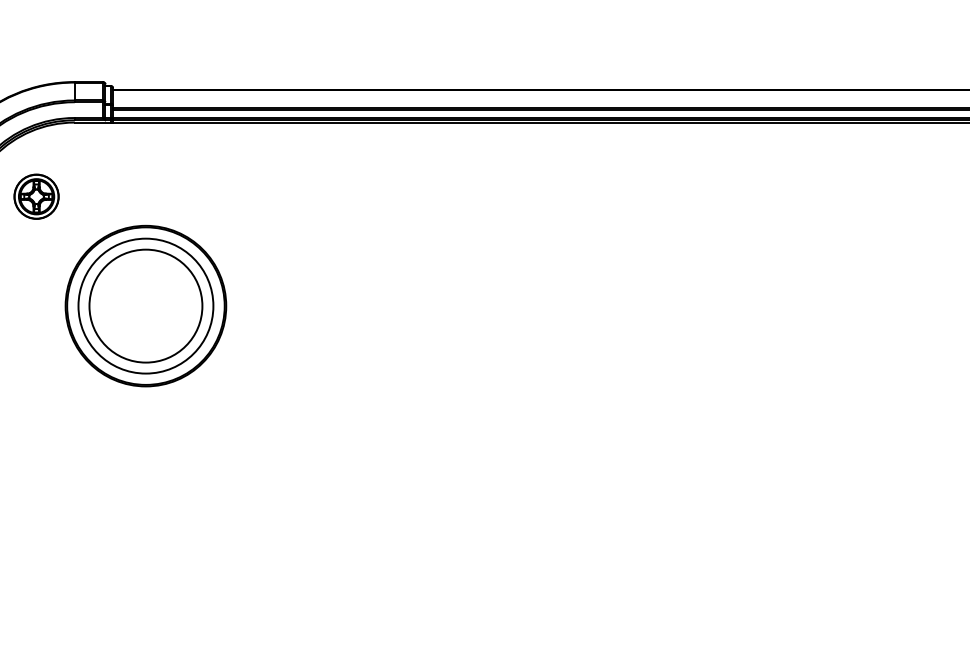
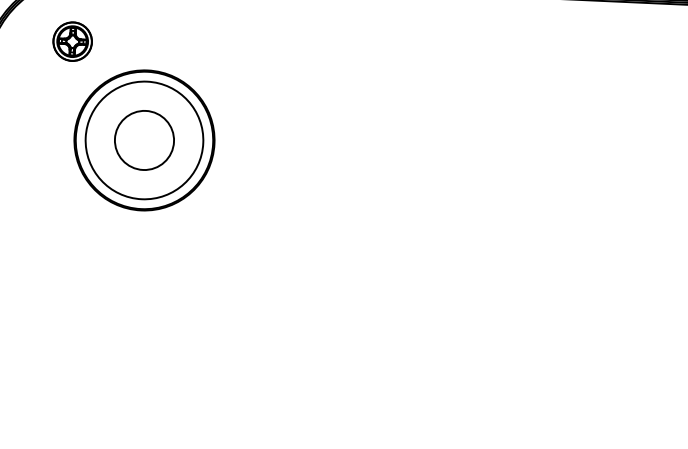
part: (36, 196) -> (72, 41), moved
circle: (145, 305) -> (144, 139), size x0.6

